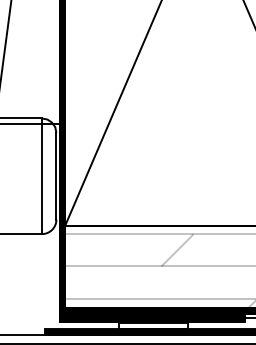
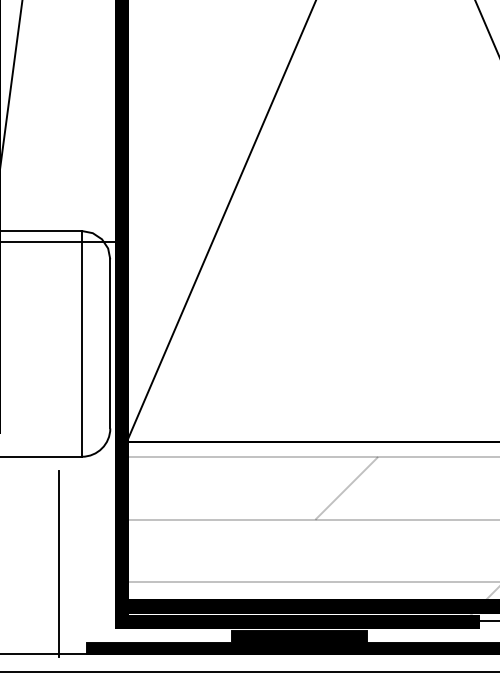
line: (29, 288) -> (57, 562), added
fill: (153, 325) -> (299, 635), added

